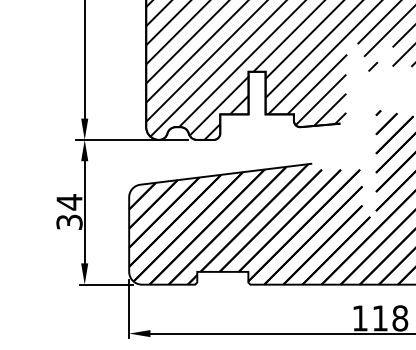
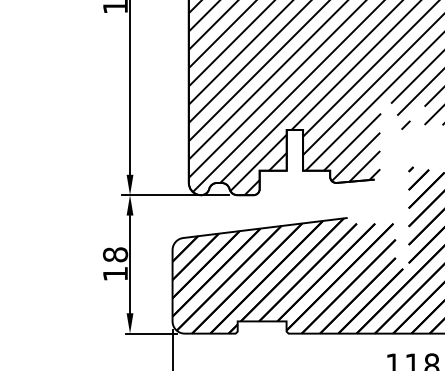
text: (69, 212) -> (115, 264), 34 -> 18

